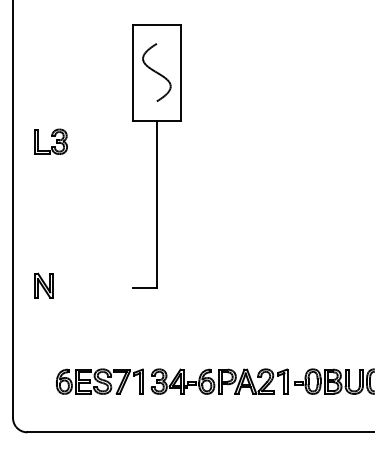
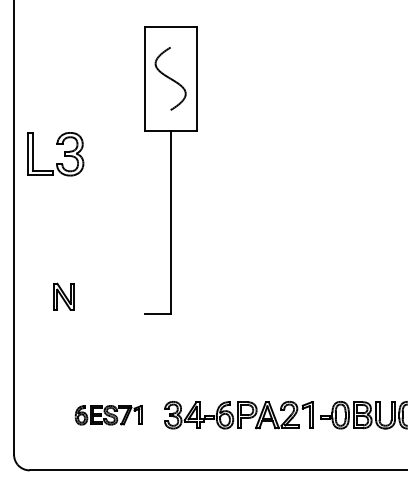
part: (51, 141) -> (55, 153), size x1.6
part: (43, 285) -> (63, 296), moved
part: (99, 381) -> (108, 415), size x0.7

